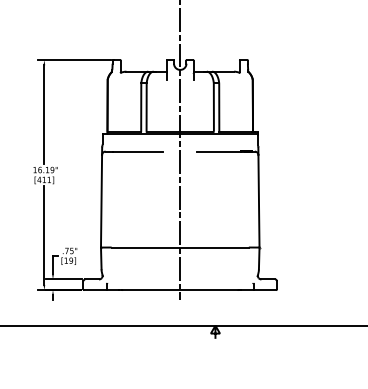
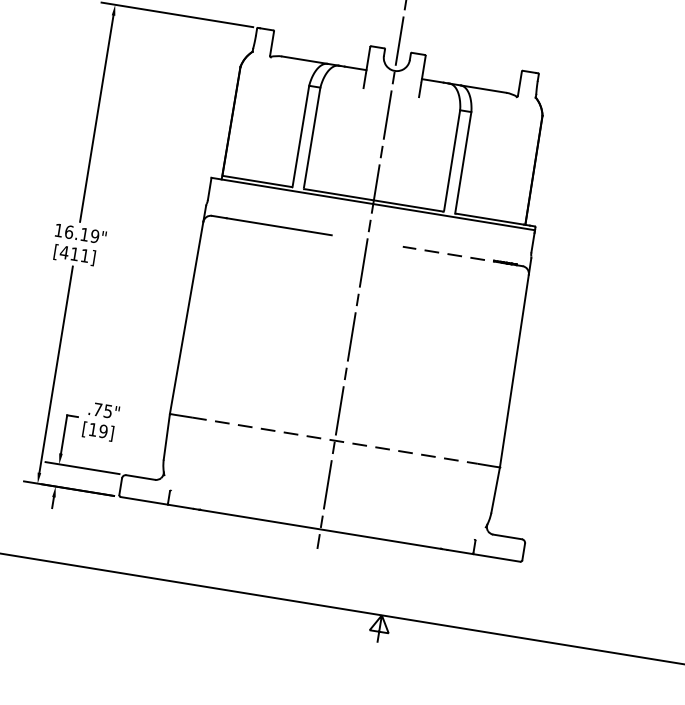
line: (222, 151) -> (455, 255), solid -> dashed
line: (180, 247) -> (335, 440), solid -> dashed

